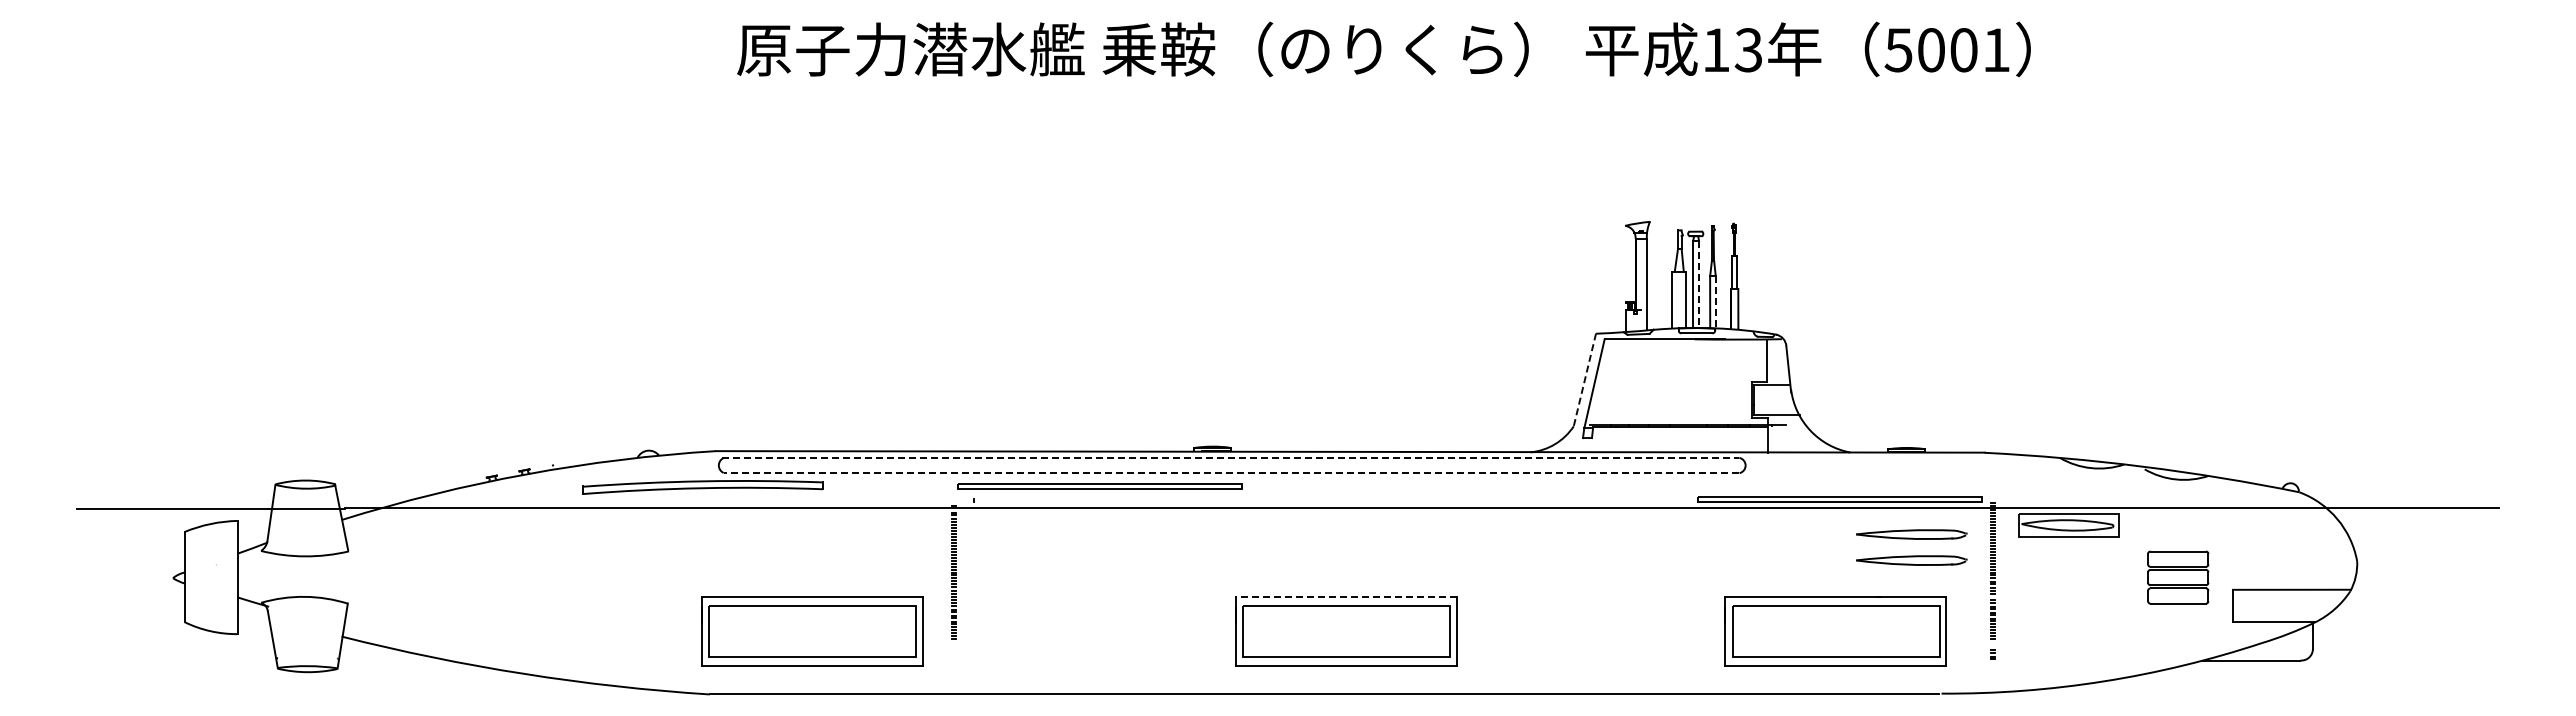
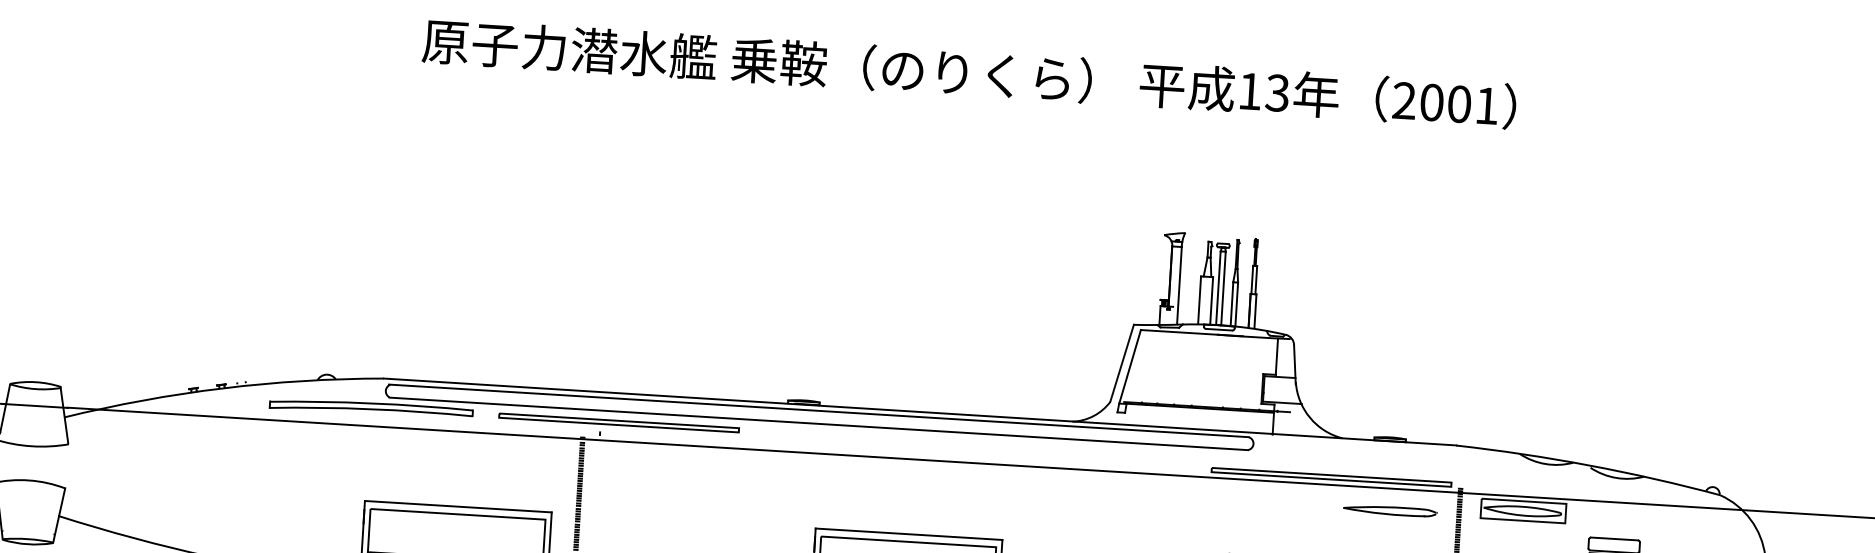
text: (1898, 50) -> (1404, 101), 5001 -> 2001
line: (1699, 284) -> (1223, 288), dashed -> solid
line: (1715, 302) -> (1236, 304), dashed -> solid
line: (1584, 379) -> (1121, 362), dashed -> solid
line: (1230, 457) -> (818, 410), dashed -> solid
line: (1231, 473) -> (818, 424), dashed -> solid
part: (1099, 486) -> (618, 422), moved
part: (1911, 560) -> (1388, 532), removed
line: (1345, 596) -> (908, 533), dashed -> solid

